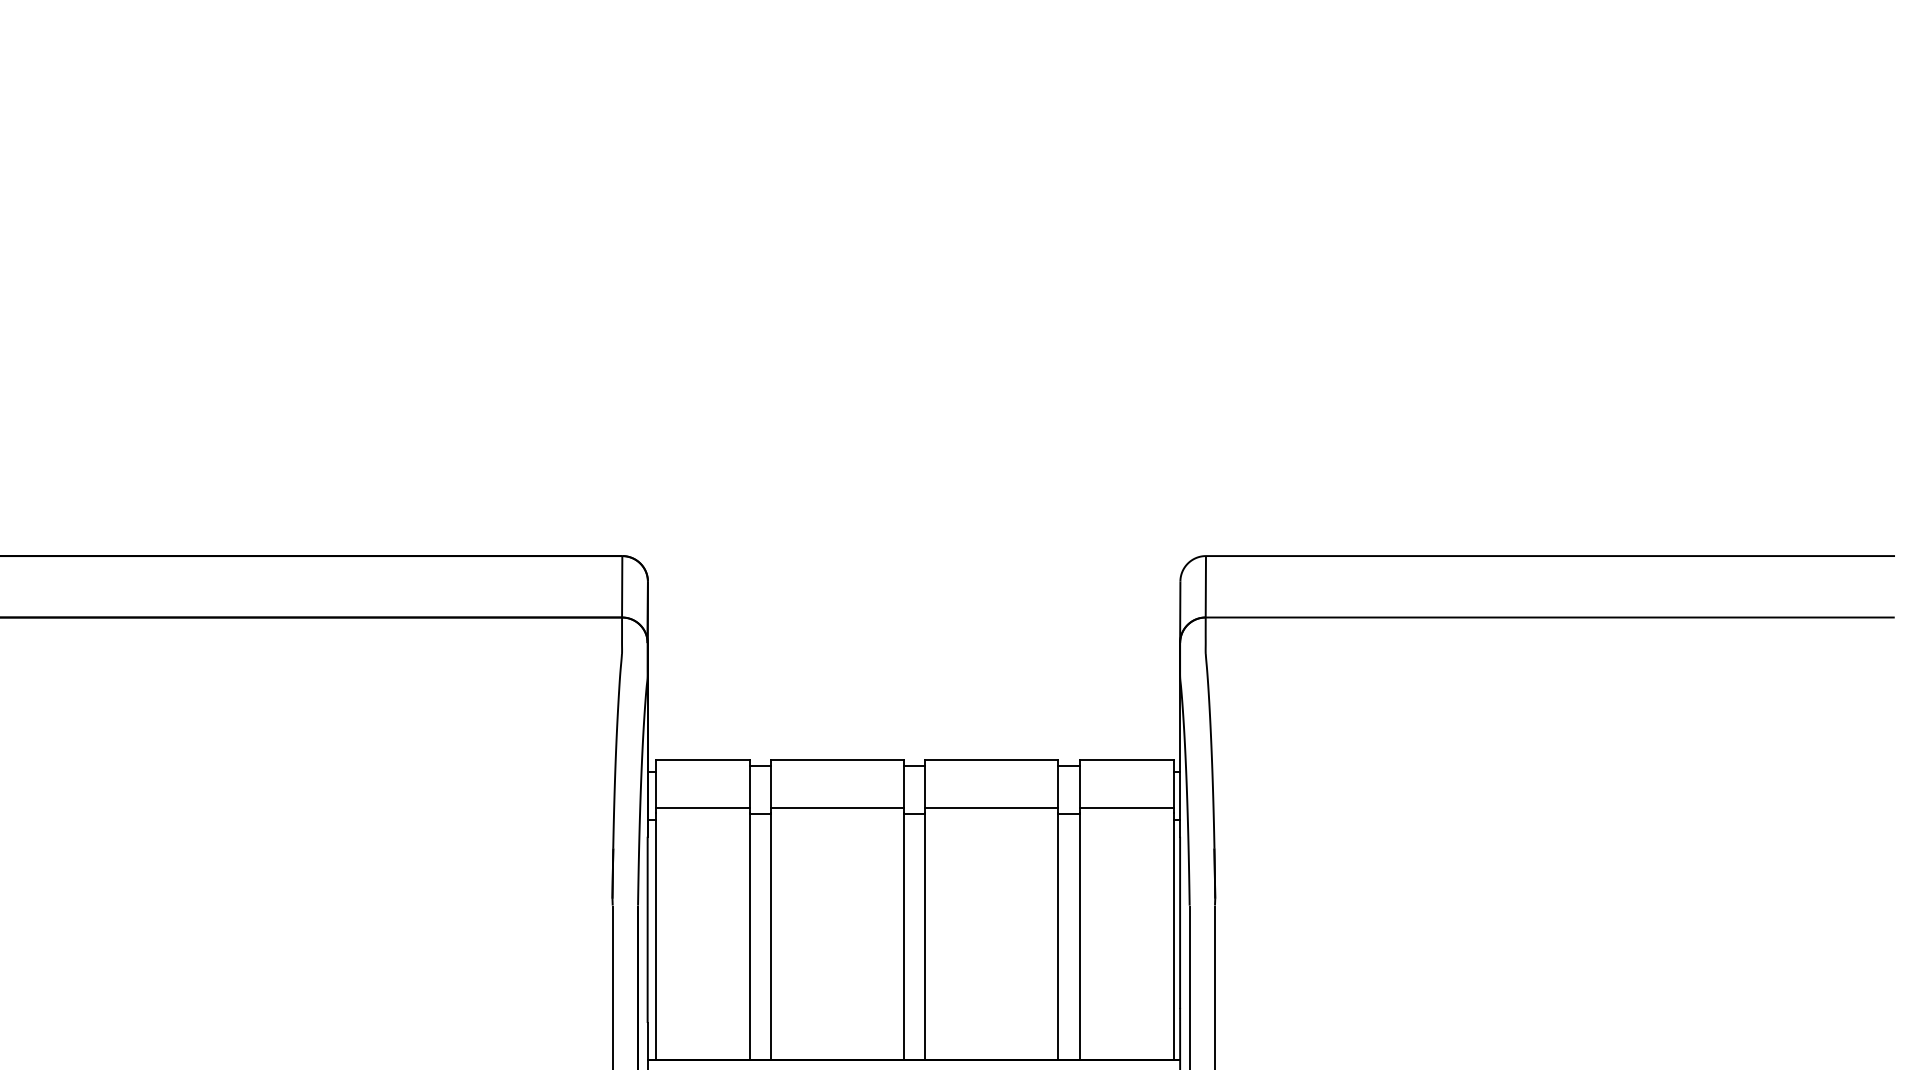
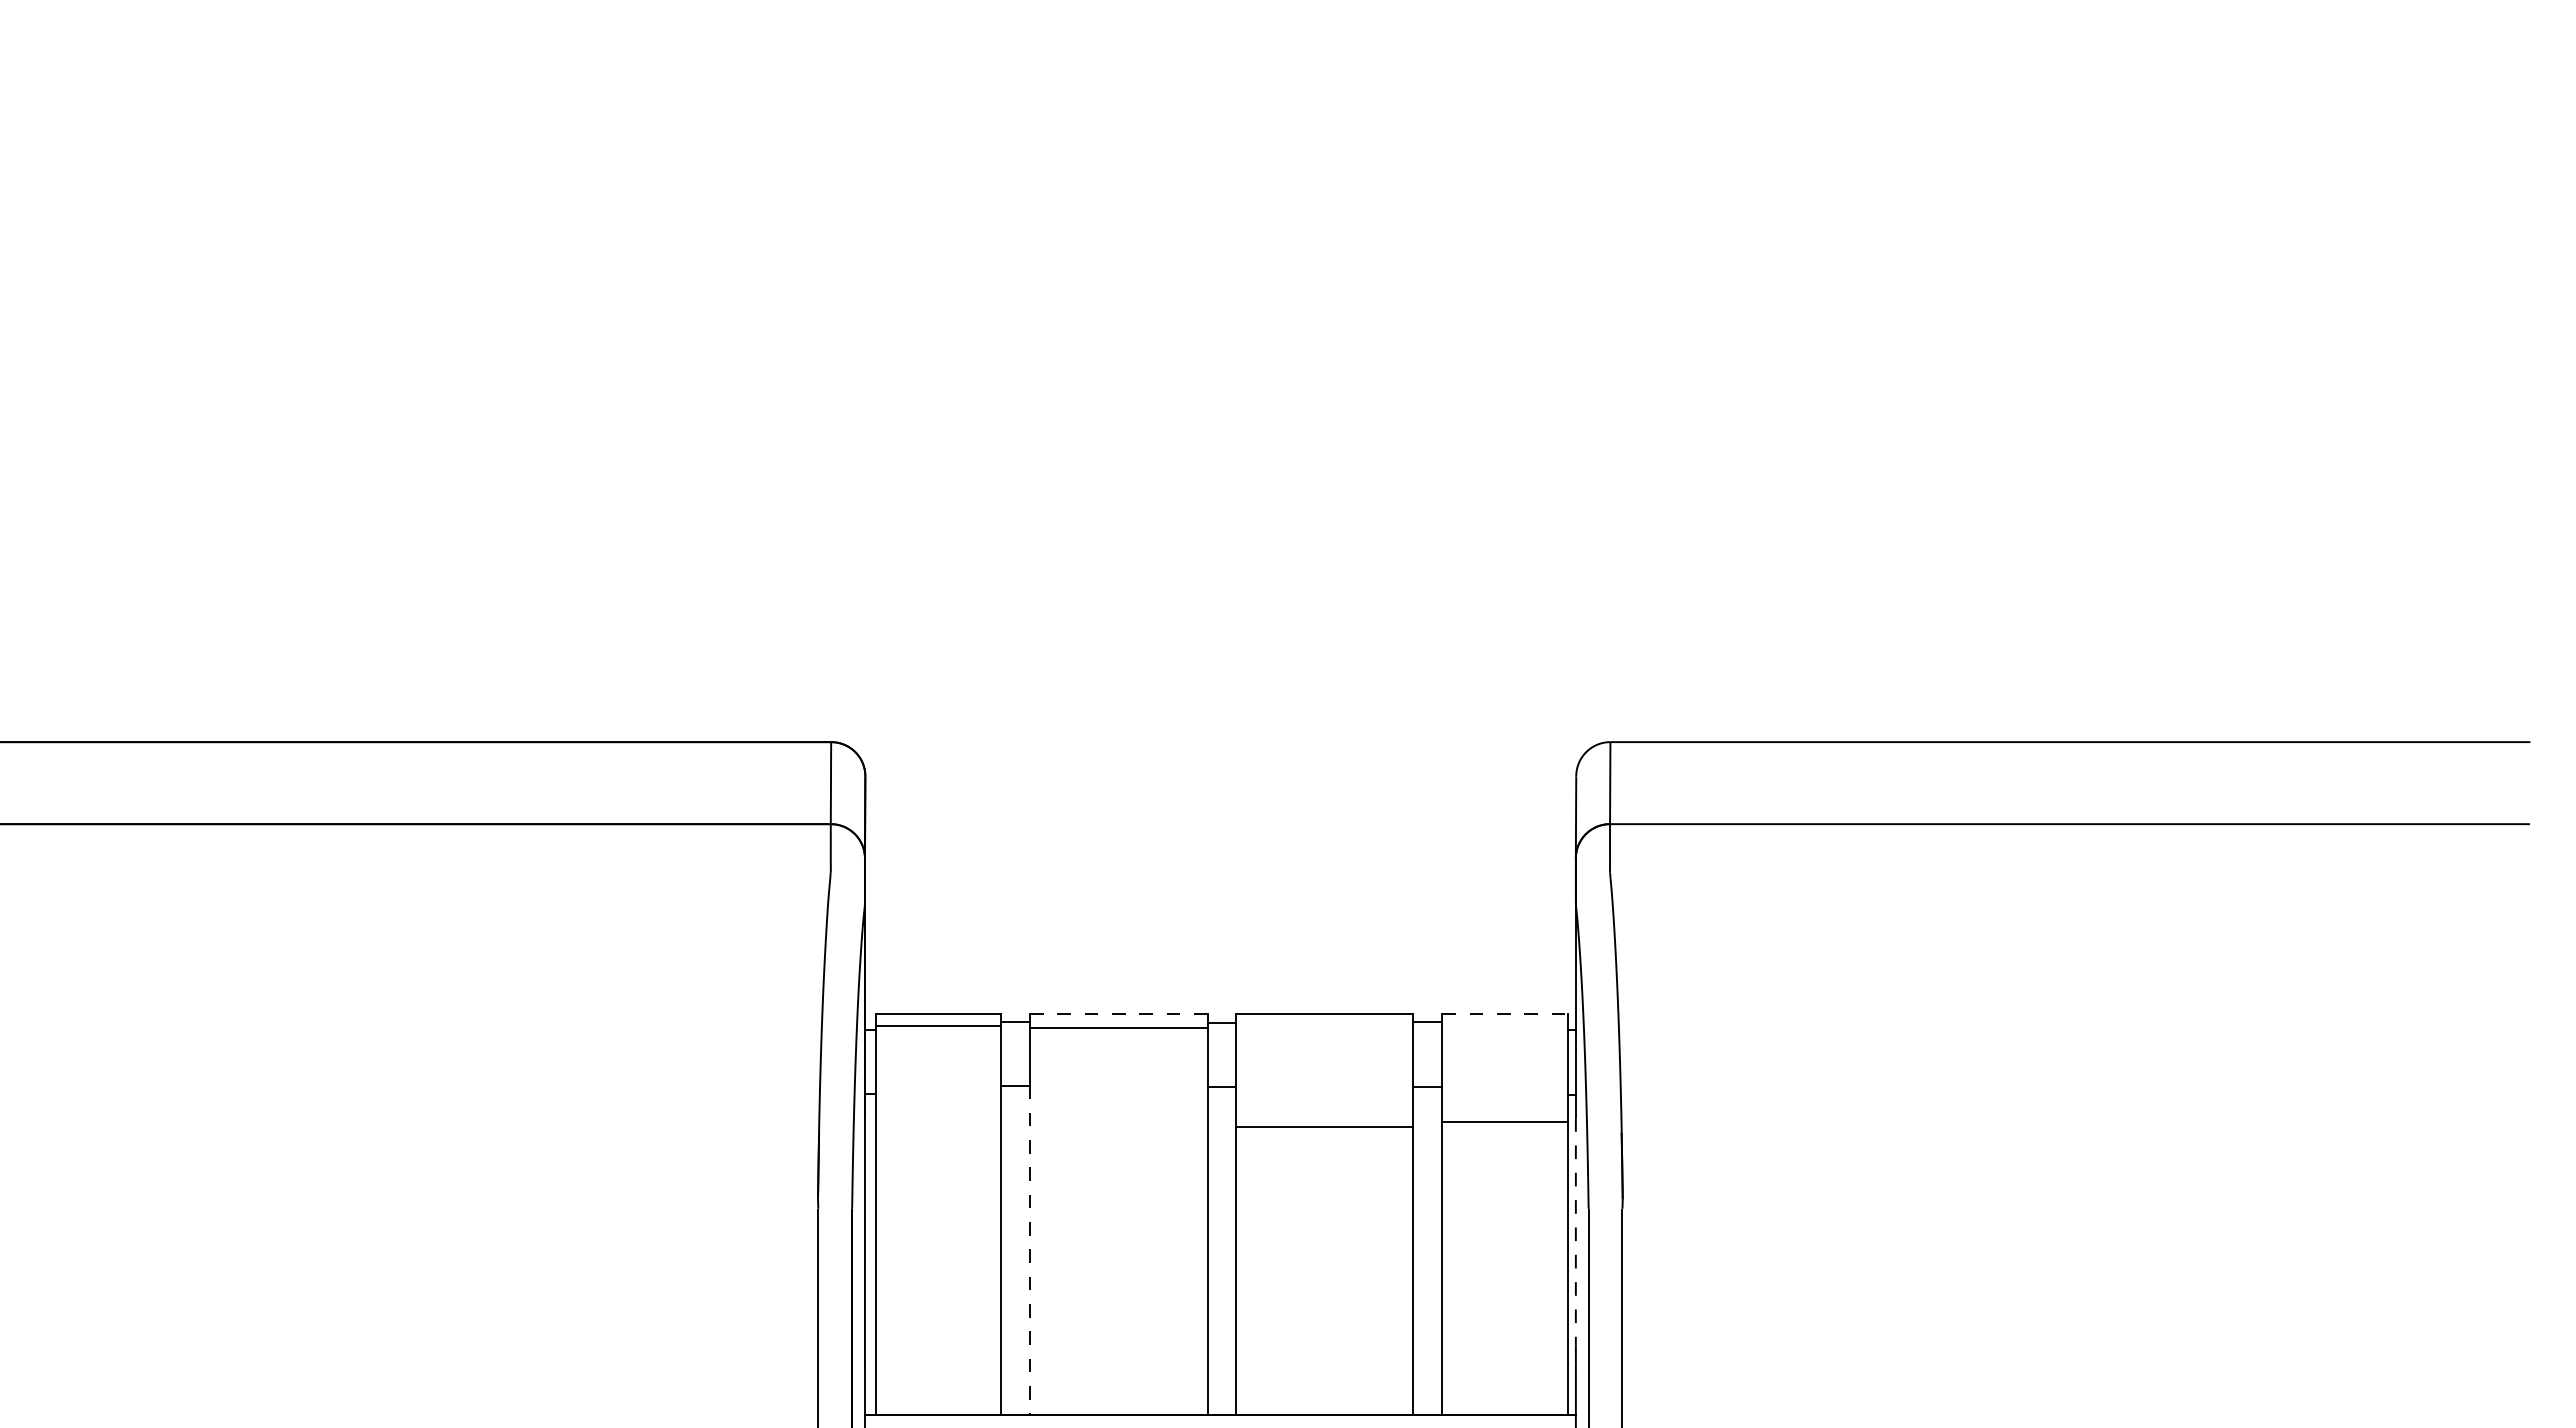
line: (837, 759) -> (1118, 1013), solid -> dashed
line: (1127, 759) -> (1505, 1013), solid -> dashed
line: (702, 807) -> (938, 1025), moved
line: (837, 808) -> (1118, 1028), moved
line: (991, 808) -> (1324, 1127), moved
line: (1126, 808) -> (1504, 1122), moved
line: (1179, 922) -> (1575, 1231), solid -> dashed
line: (770, 936) -> (1029, 1250), solid -> dashed

